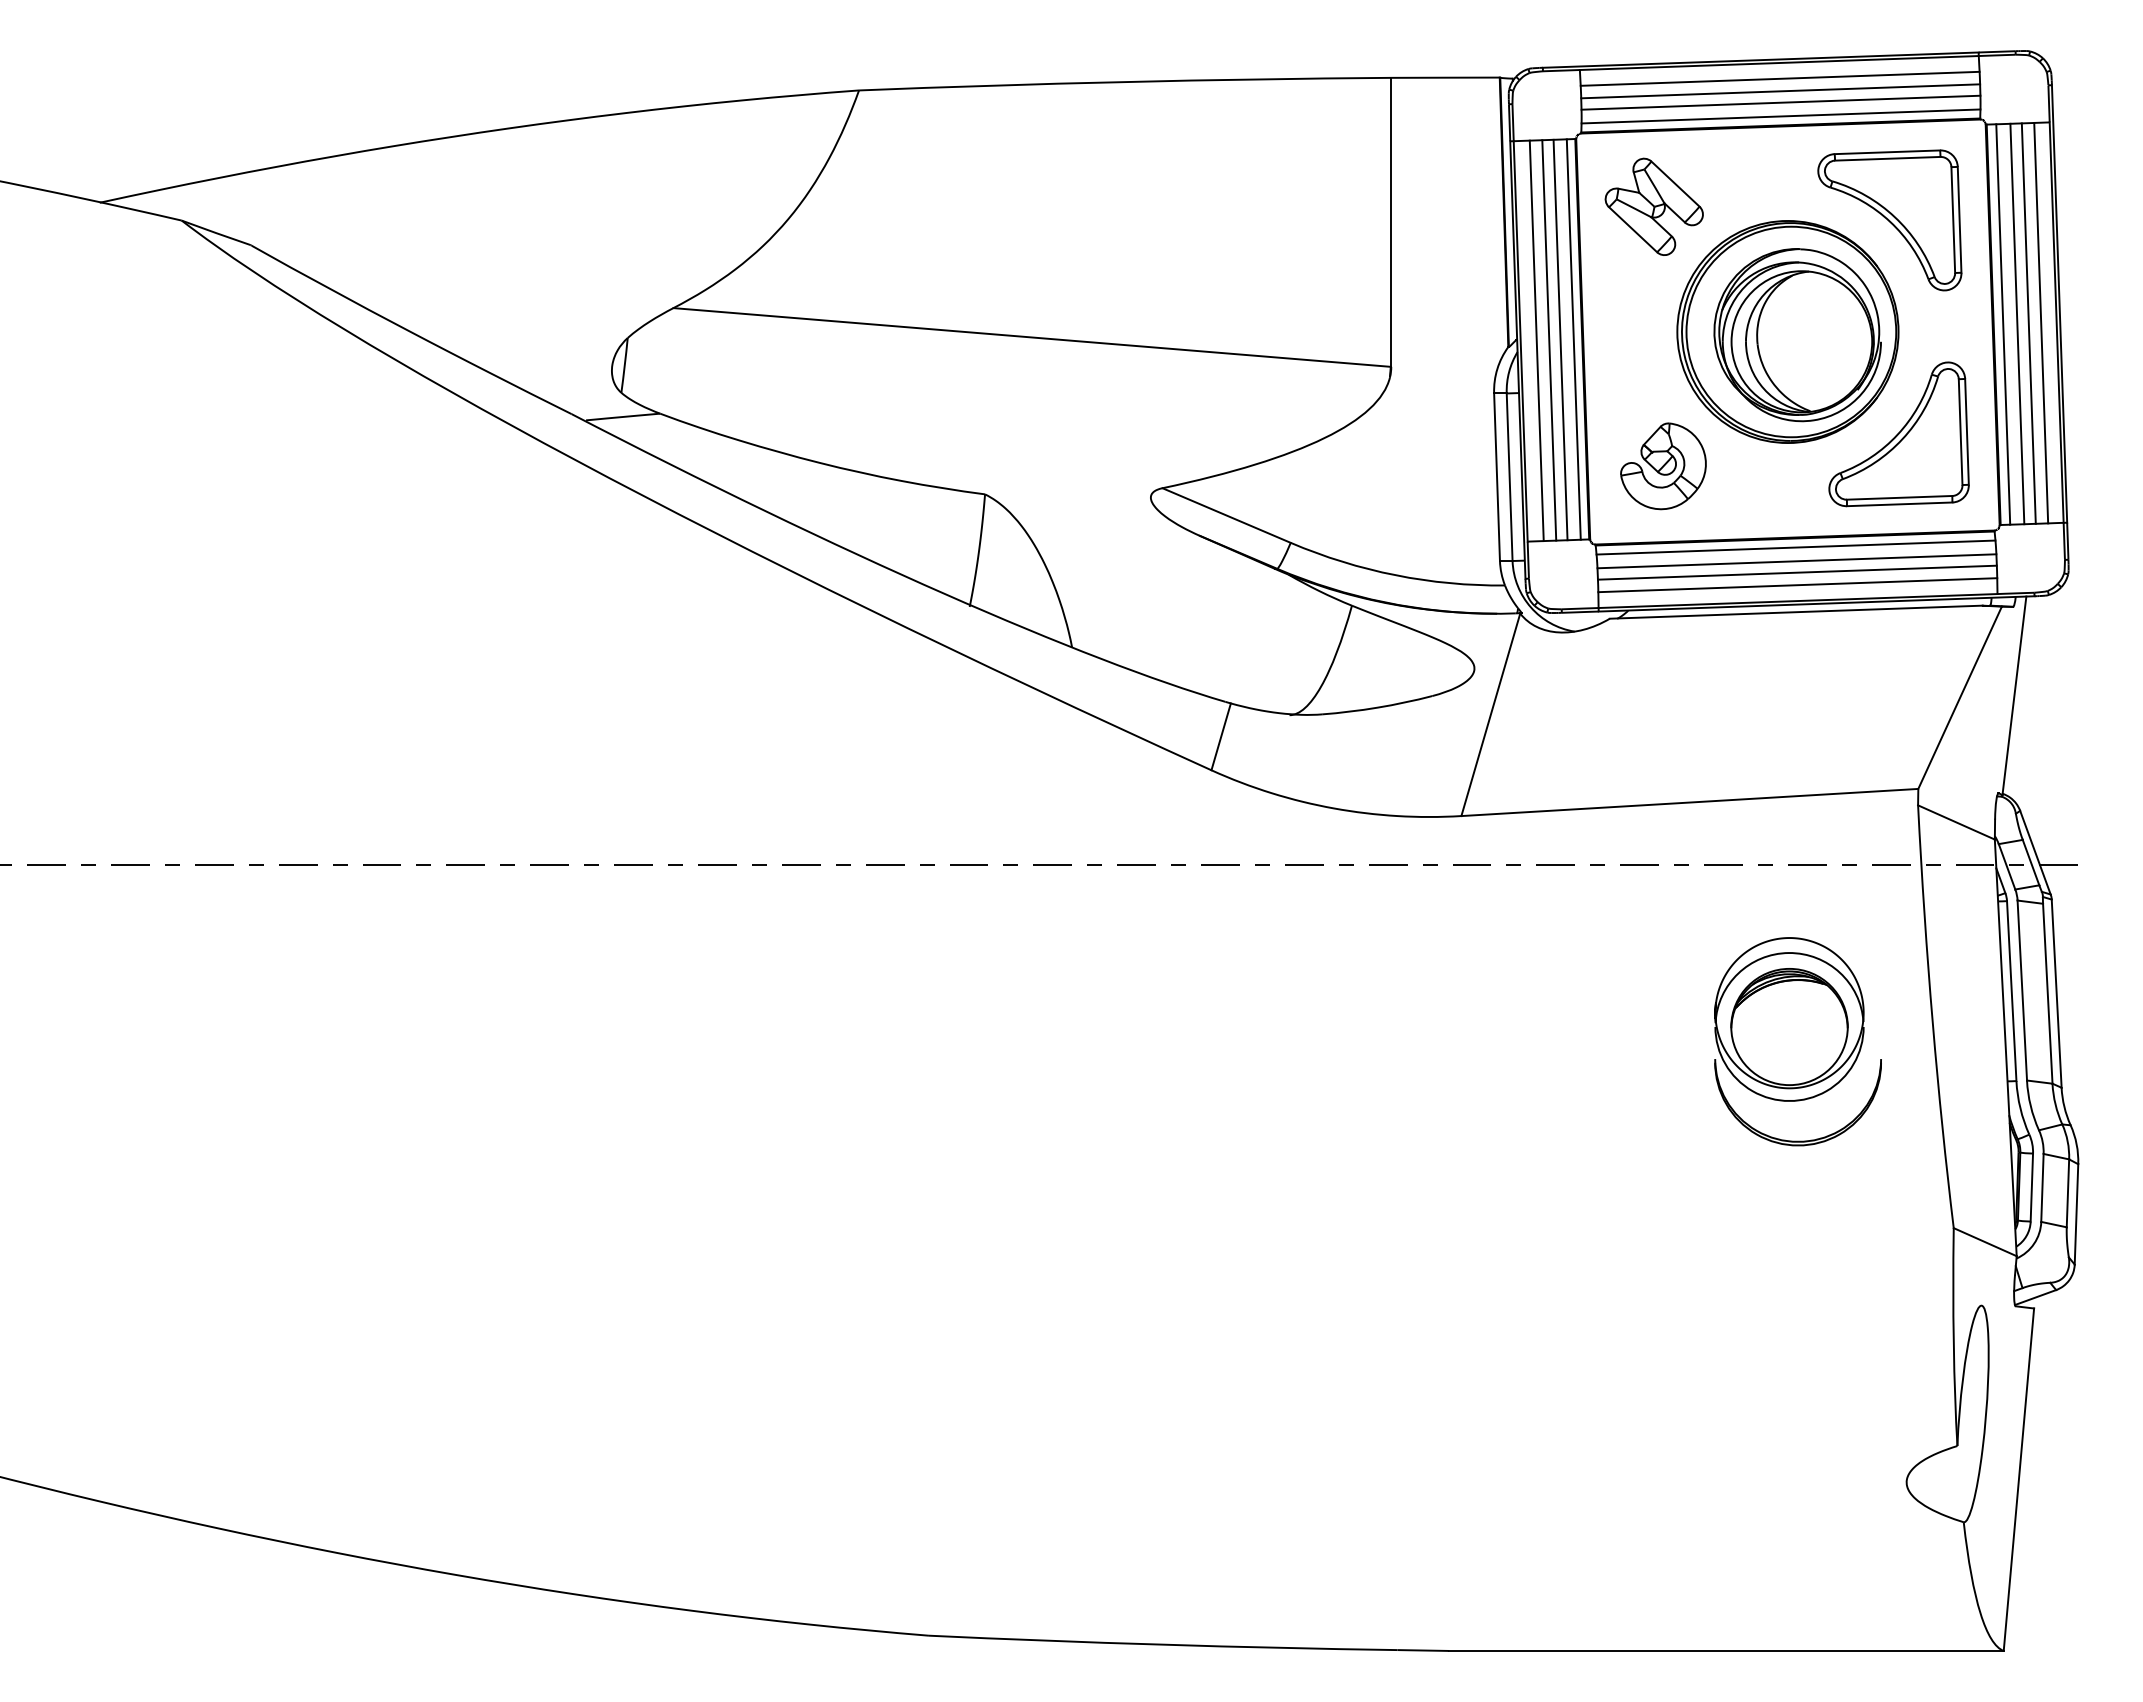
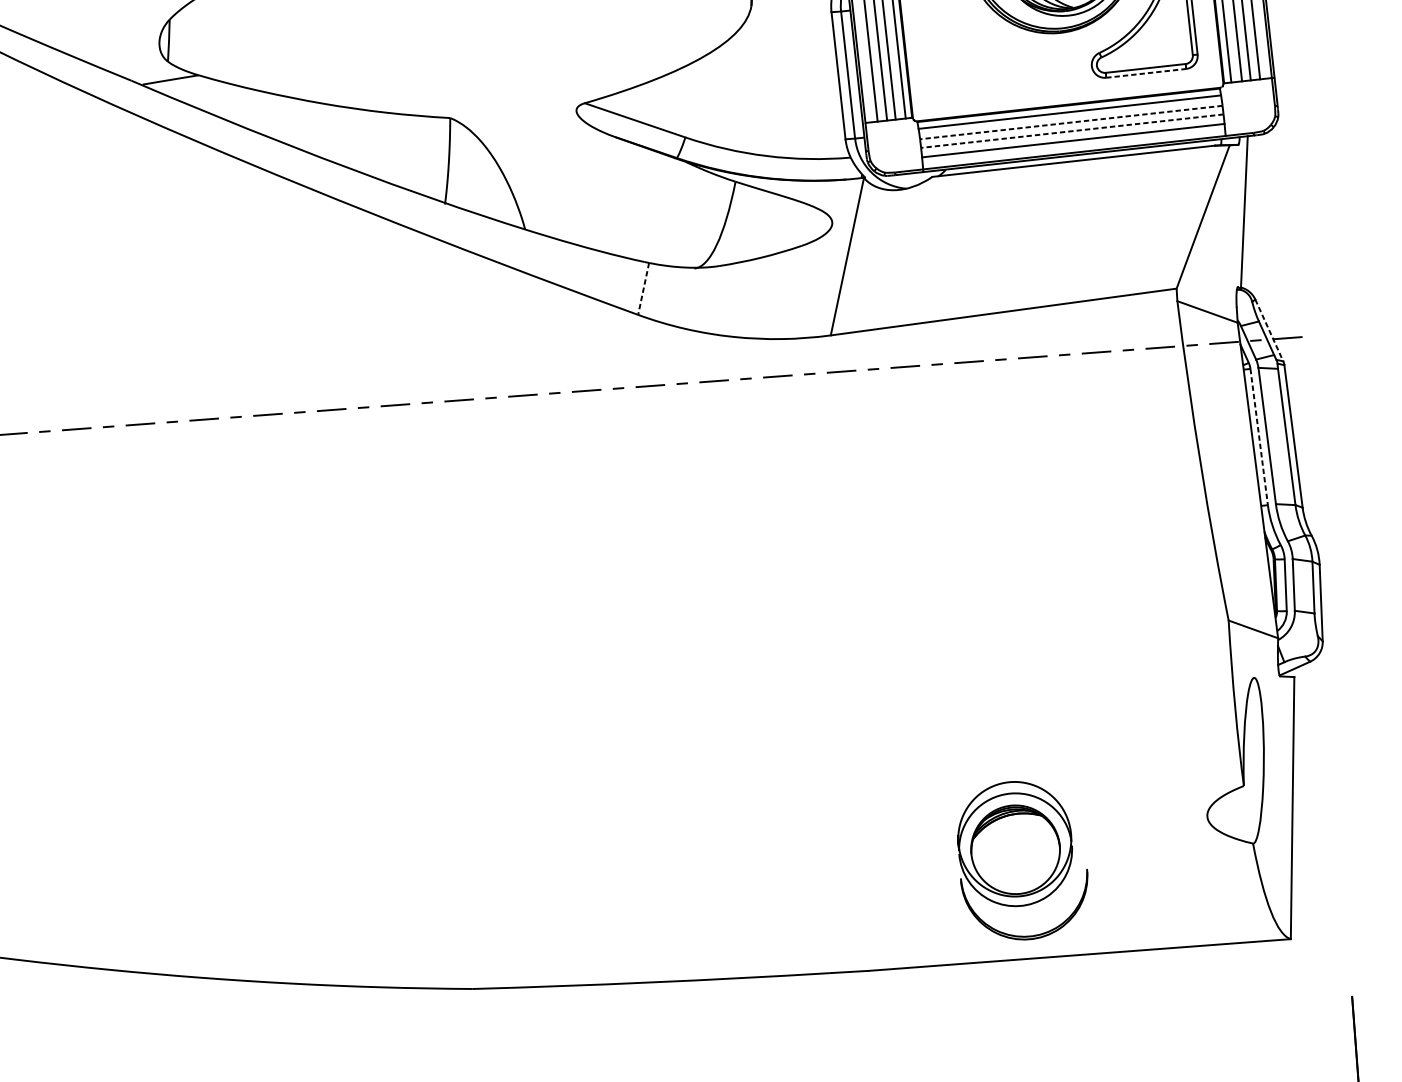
part: (1663, 466) -> (964, 58), removed
line: (1899, 504) -> (1146, 73), solid -> dashed
line: (1796, 561) -> (1071, 122), solid -> dashed
line: (1797, 572) -> (1072, 131), solid -> dashed
line: (1221, 736) -> (643, 288), solid -> dashed
line: (2035, 852) -> (1269, 330), solid -> dashed
line: (2011, 991) -> (1259, 437), solid -> dashed
part: (1797, 1041) -> (1022, 860), moved

